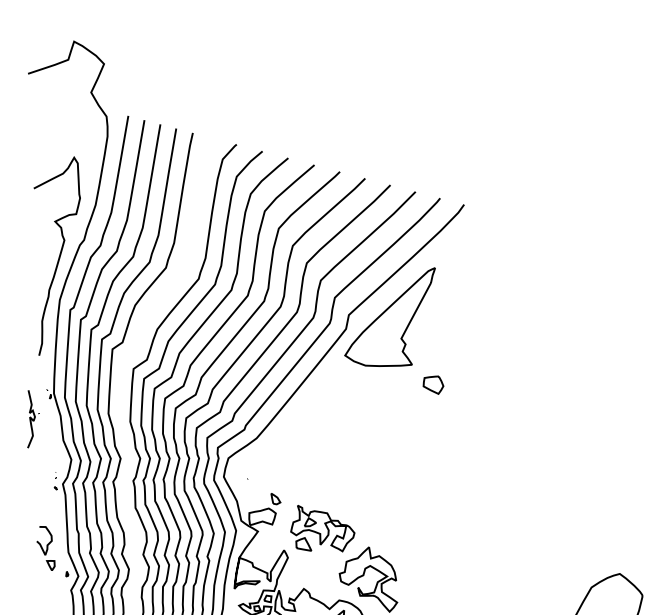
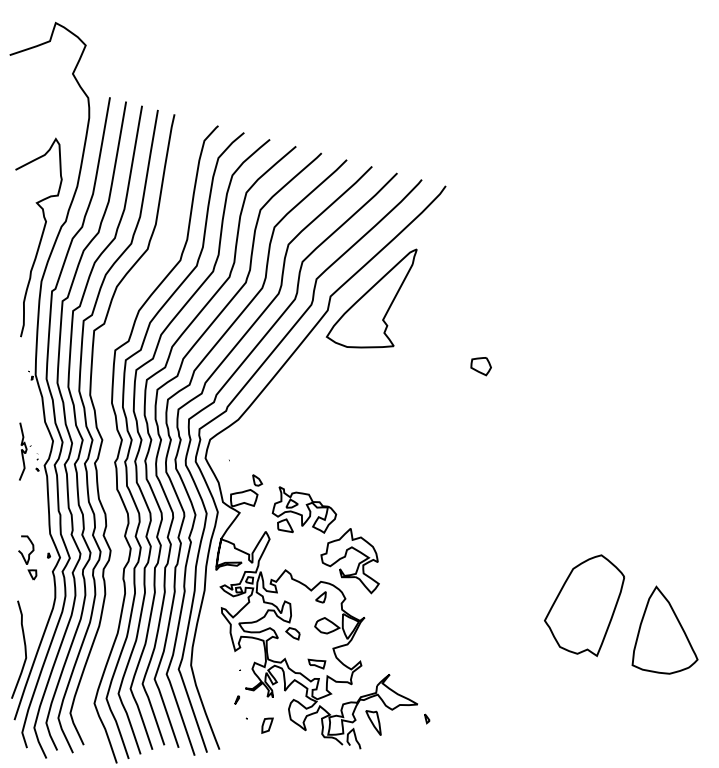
part: (432, 385) -> (480, 366), moved
part: (33, 419) -> (25, 451), moved
part: (45, 548) -> (27, 557), moved

